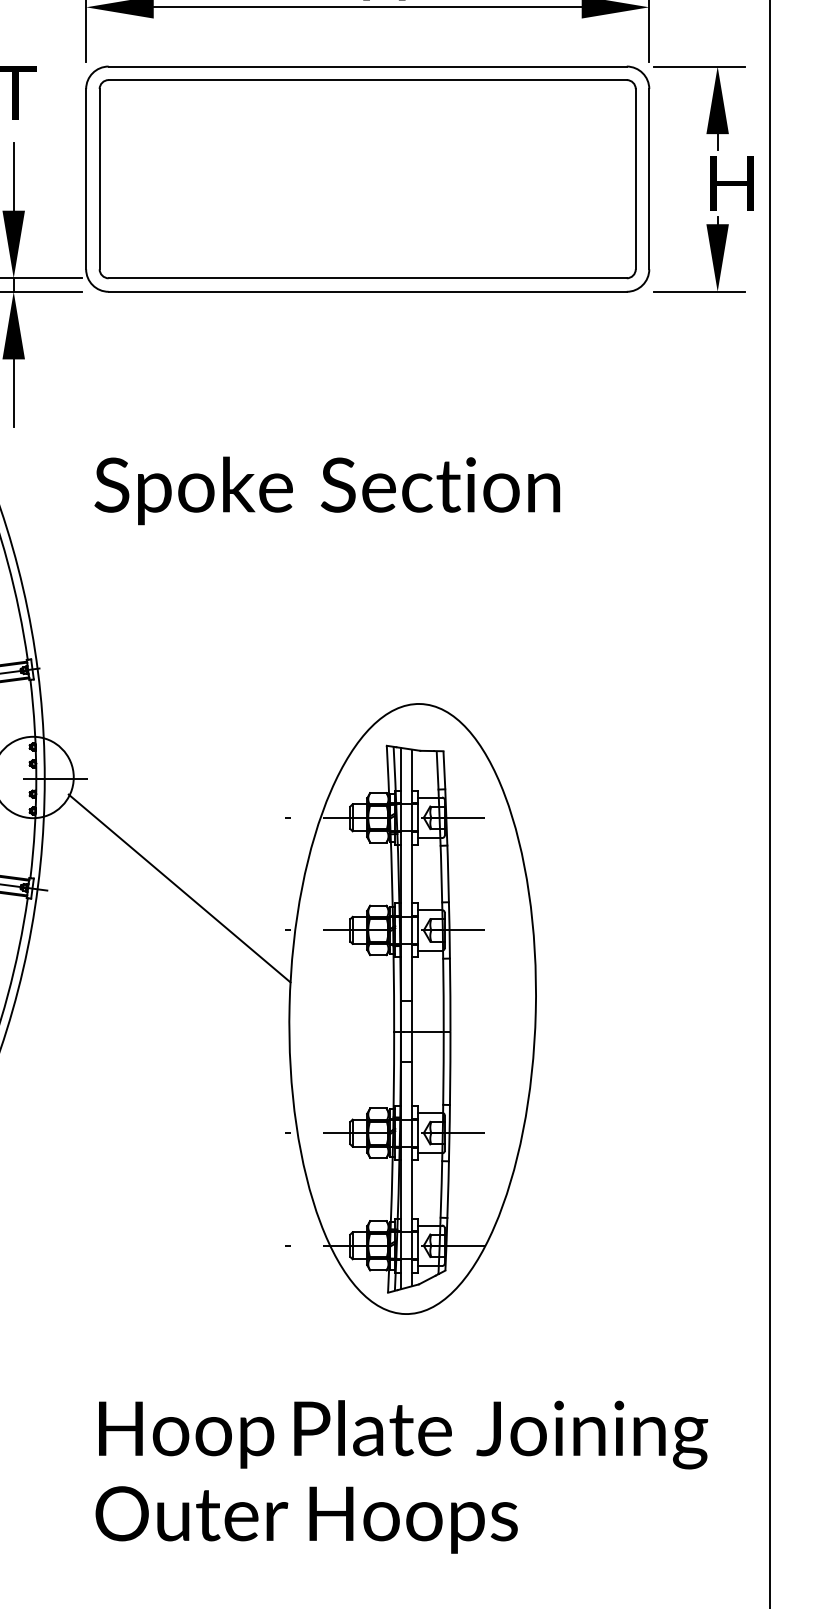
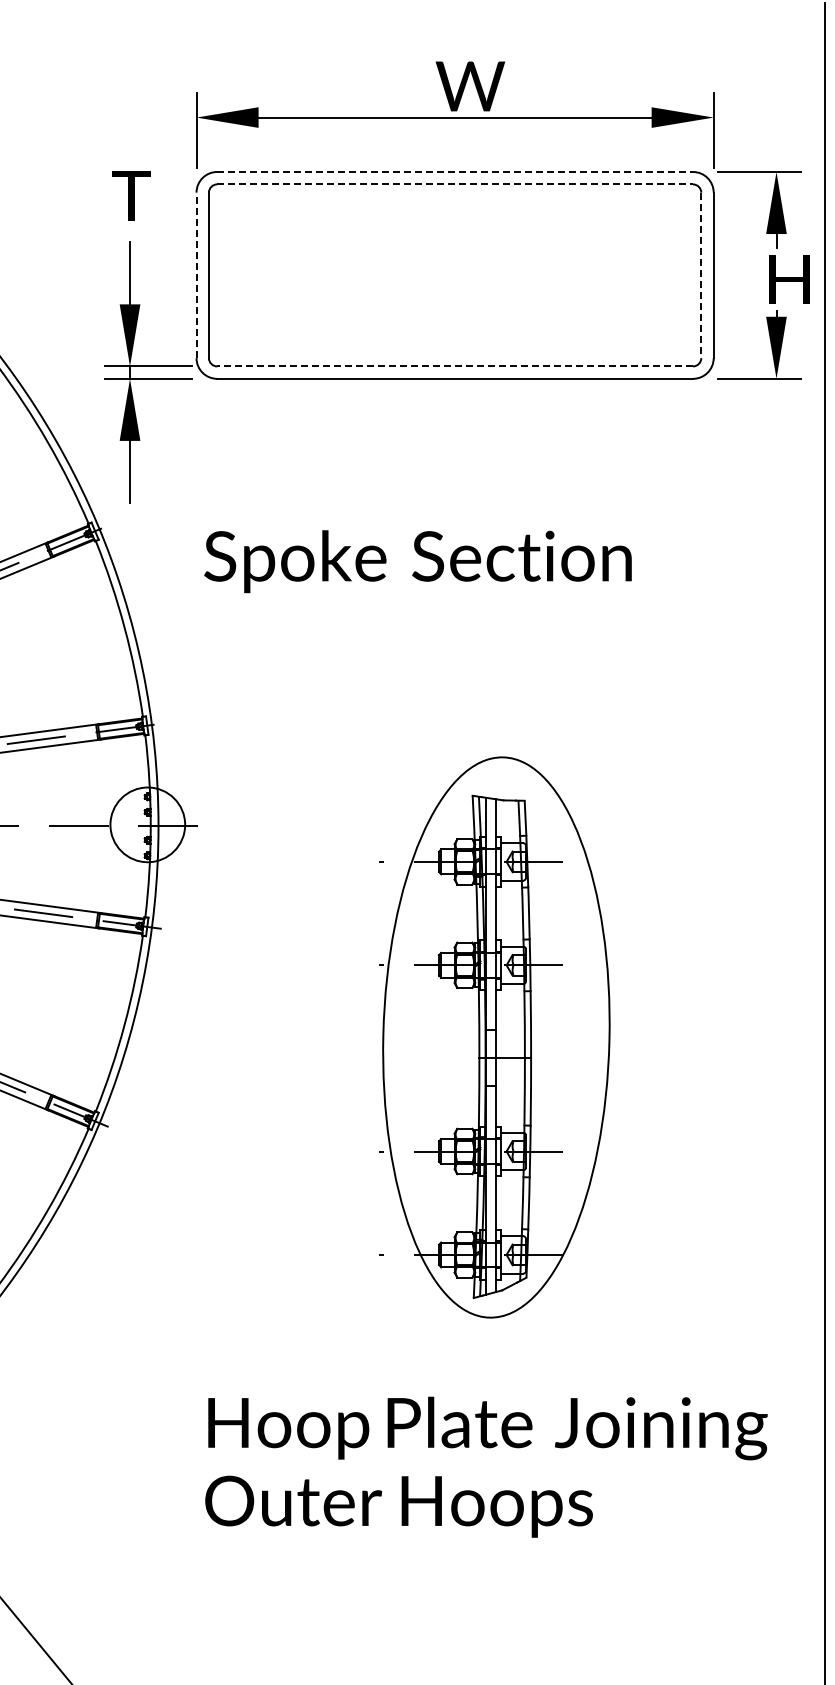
line: (368, 66) -> (455, 171), solid -> dashed
line: (368, 80) -> (455, 184), solid -> dashed
line: (86, 179) -> (196, 275), solid -> dashed
line: (636, 179) -> (701, 275), solid -> dashed
line: (368, 278) -> (455, 366), solid -> dashed
line: (179, 888) -> (282, 926), removed

